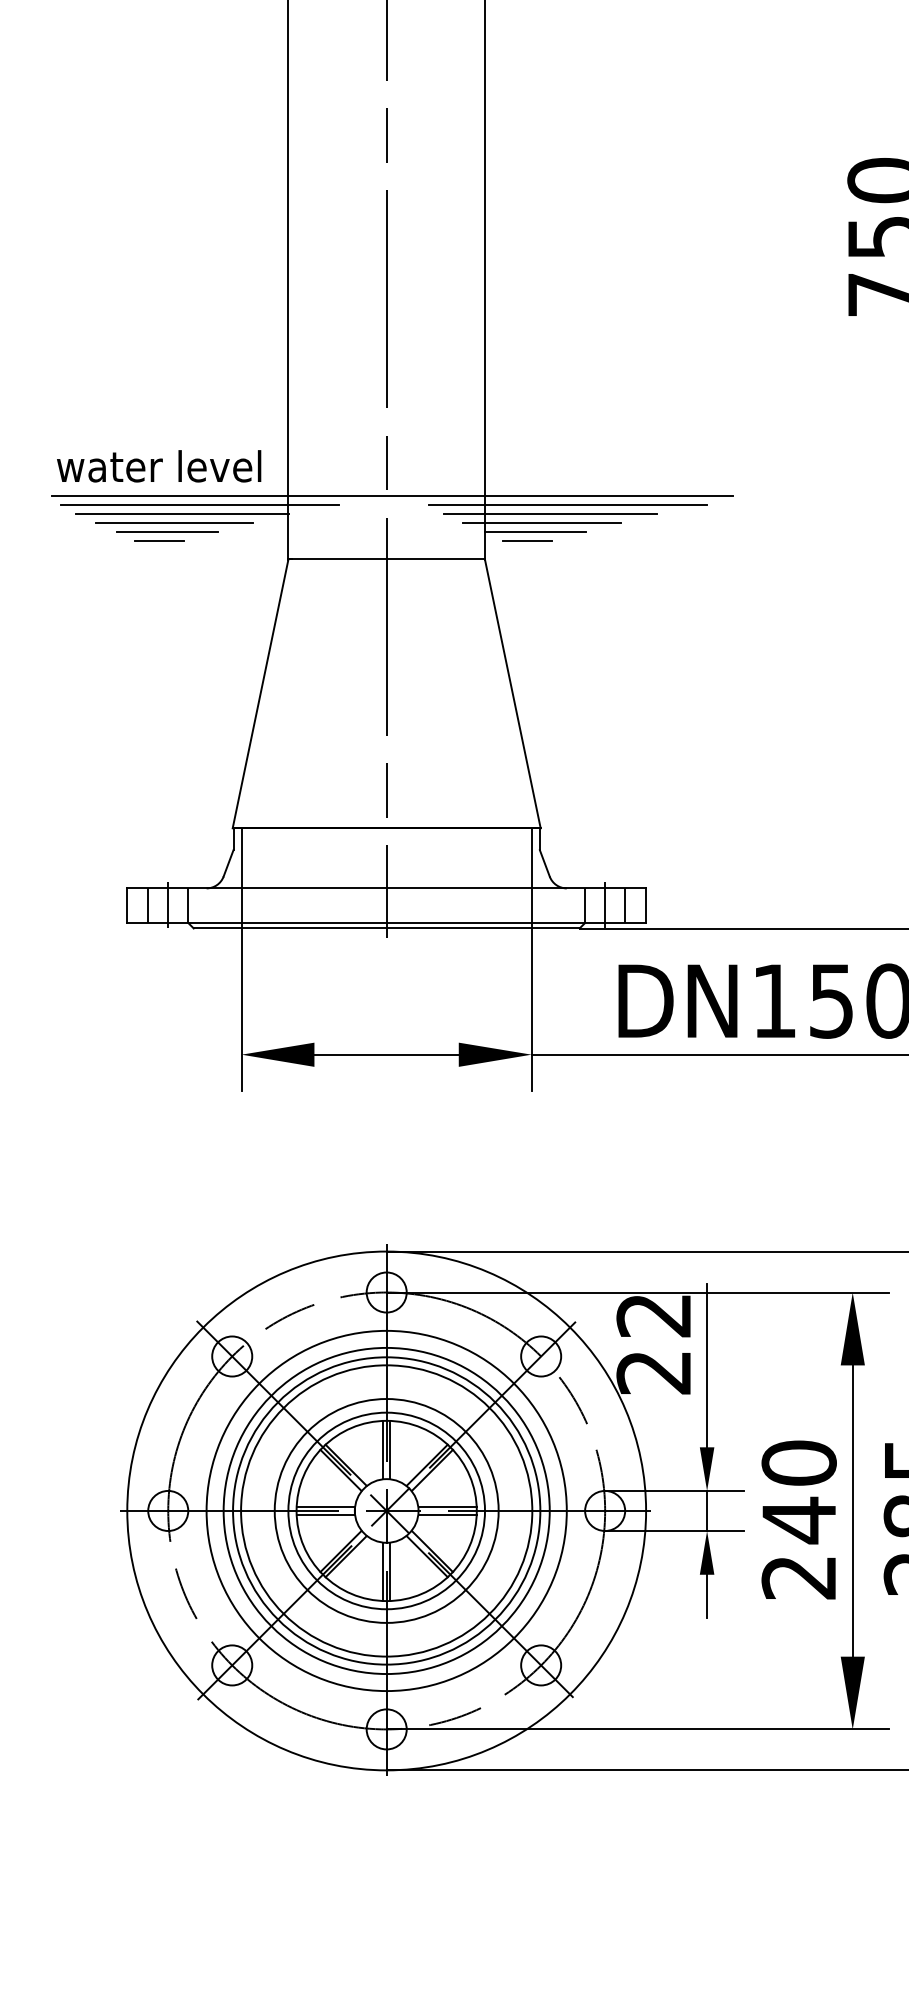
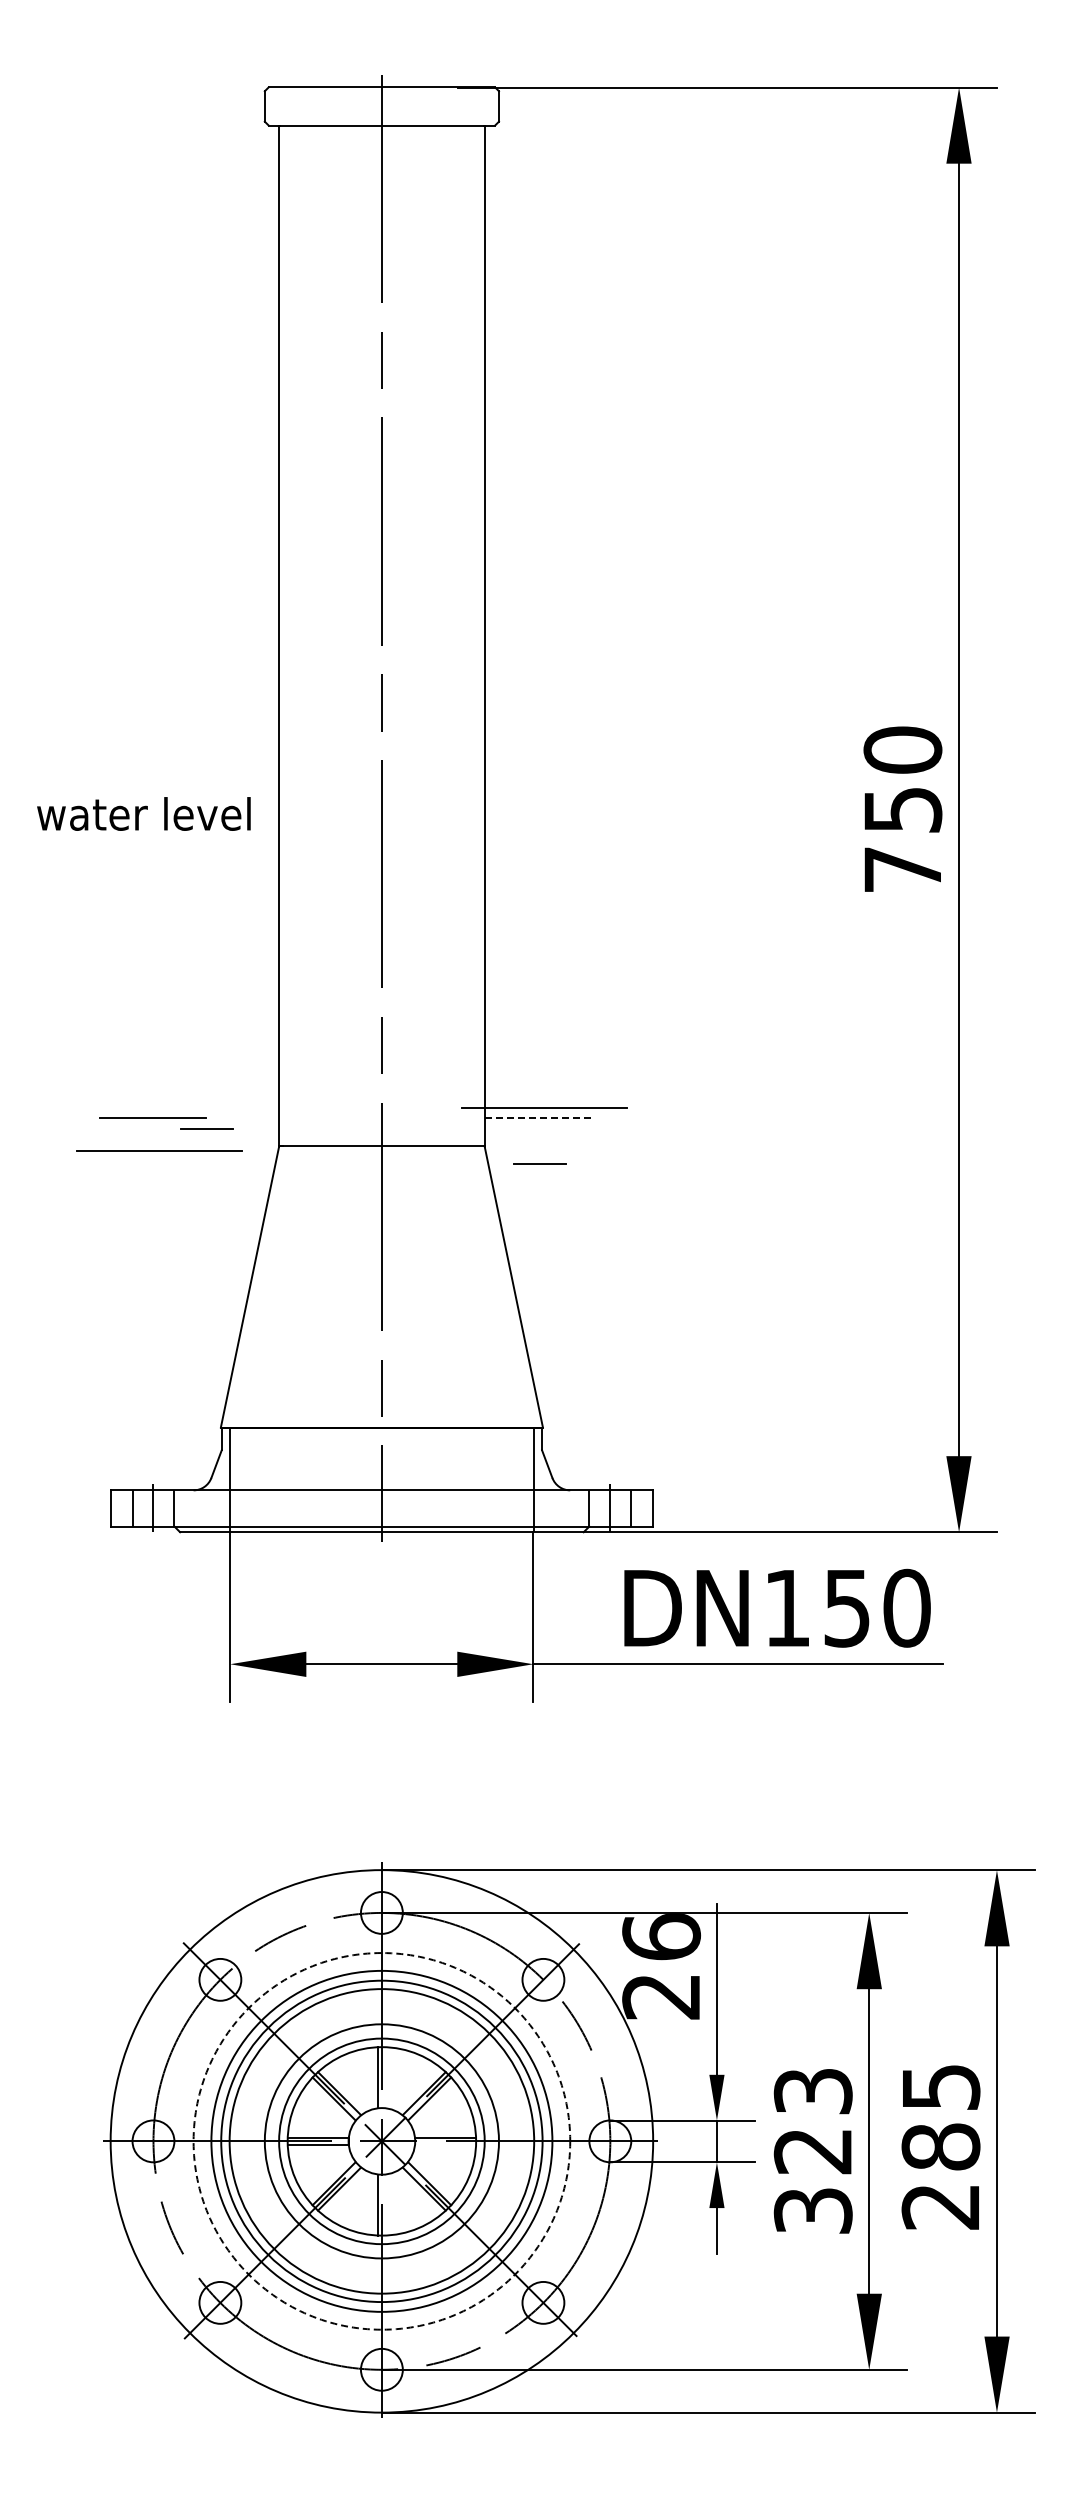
text: (158, 465) -> (143, 813), moved
line: (392, 495) -> (387, 1079), removed
line: (199, 505) -> (186, 1089), removed
line: (567, 505) -> (570, 1089), removed
line: (182, 513) -> (168, 1098), removed
line: (550, 513) -> (553, 1098), removed
line: (174, 522) -> (159, 1150), moved
line: (535, 531) -> (537, 1117), solid -> dashed
line: (158, 540) -> (206, 1128), moved
line: (526, 540) -> (539, 1163), moved
text: (654, 1316) -> (661, 1937), 22 -> 26
line: (390, 1449) -> (385, 2077), removed
circle: (386, 1511) -> (381, 2141), solid -> dashed
line: (447, 1514) -> (445, 2145), removed
text: (798, 1519) -> (812, 2150), 240 -> 323
line: (390, 1571) -> (385, 2204), removed

